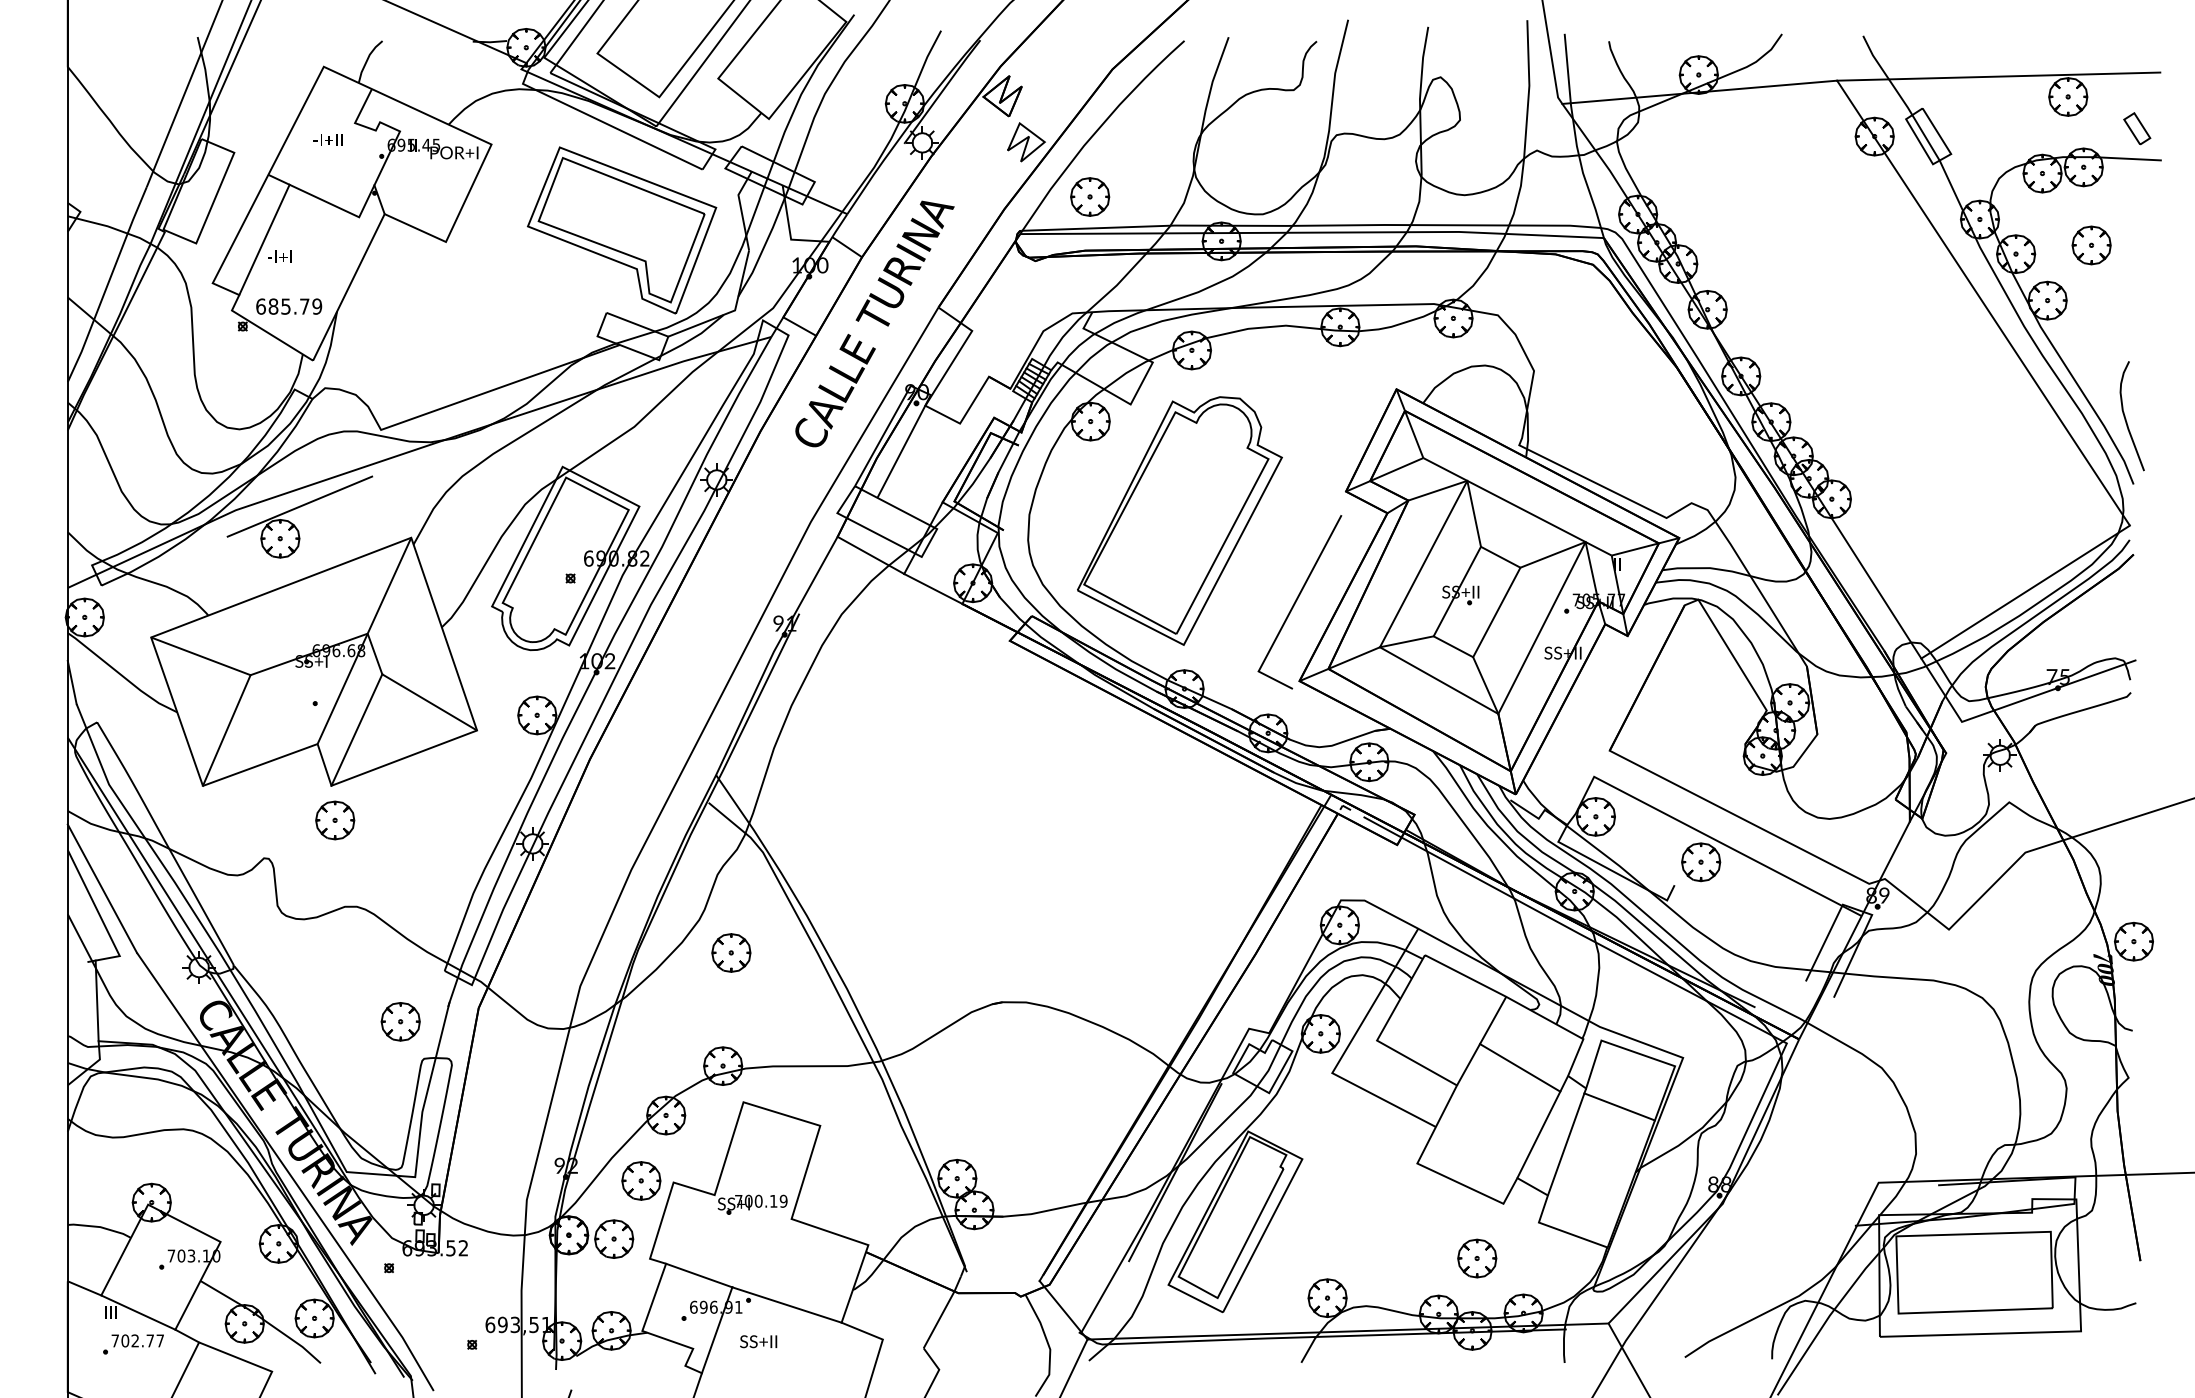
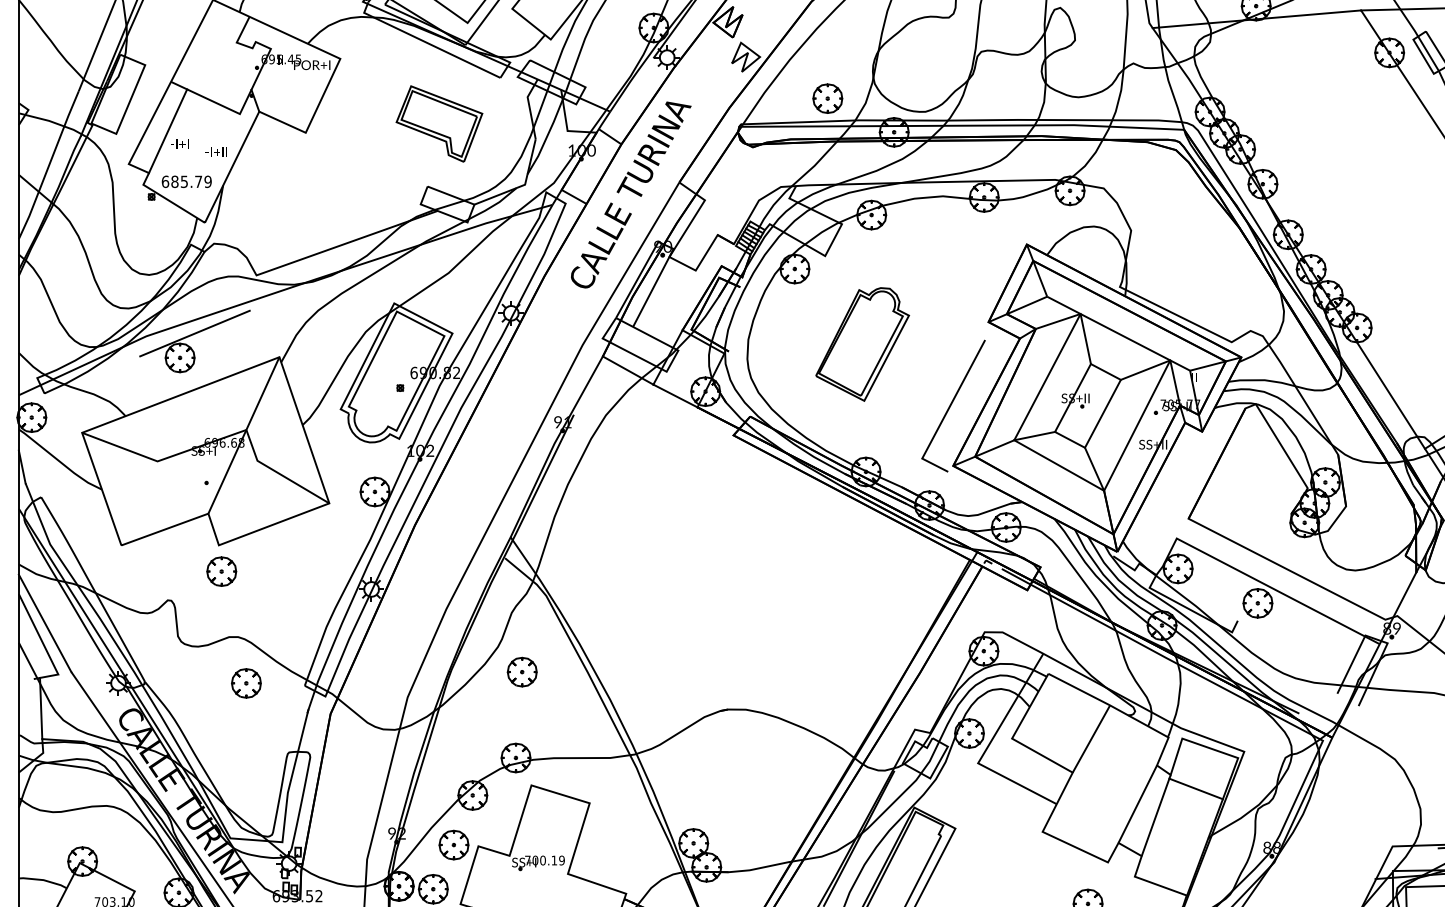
text: (327, 139) -> (215, 151), moved
part: (1090, 196) -> (828, 98), moved
part: (622, 230) -> (439, 124), size x0.6
part: (1179, 520) -> (862, 344), size x0.6
line: (356, 729) -> (237, 502), removed
line: (226, 730) -> (139, 503), removed
part: (400, 1021) -> (246, 683), moved
line: (1520, 1067) -> (1120, 759), removed

